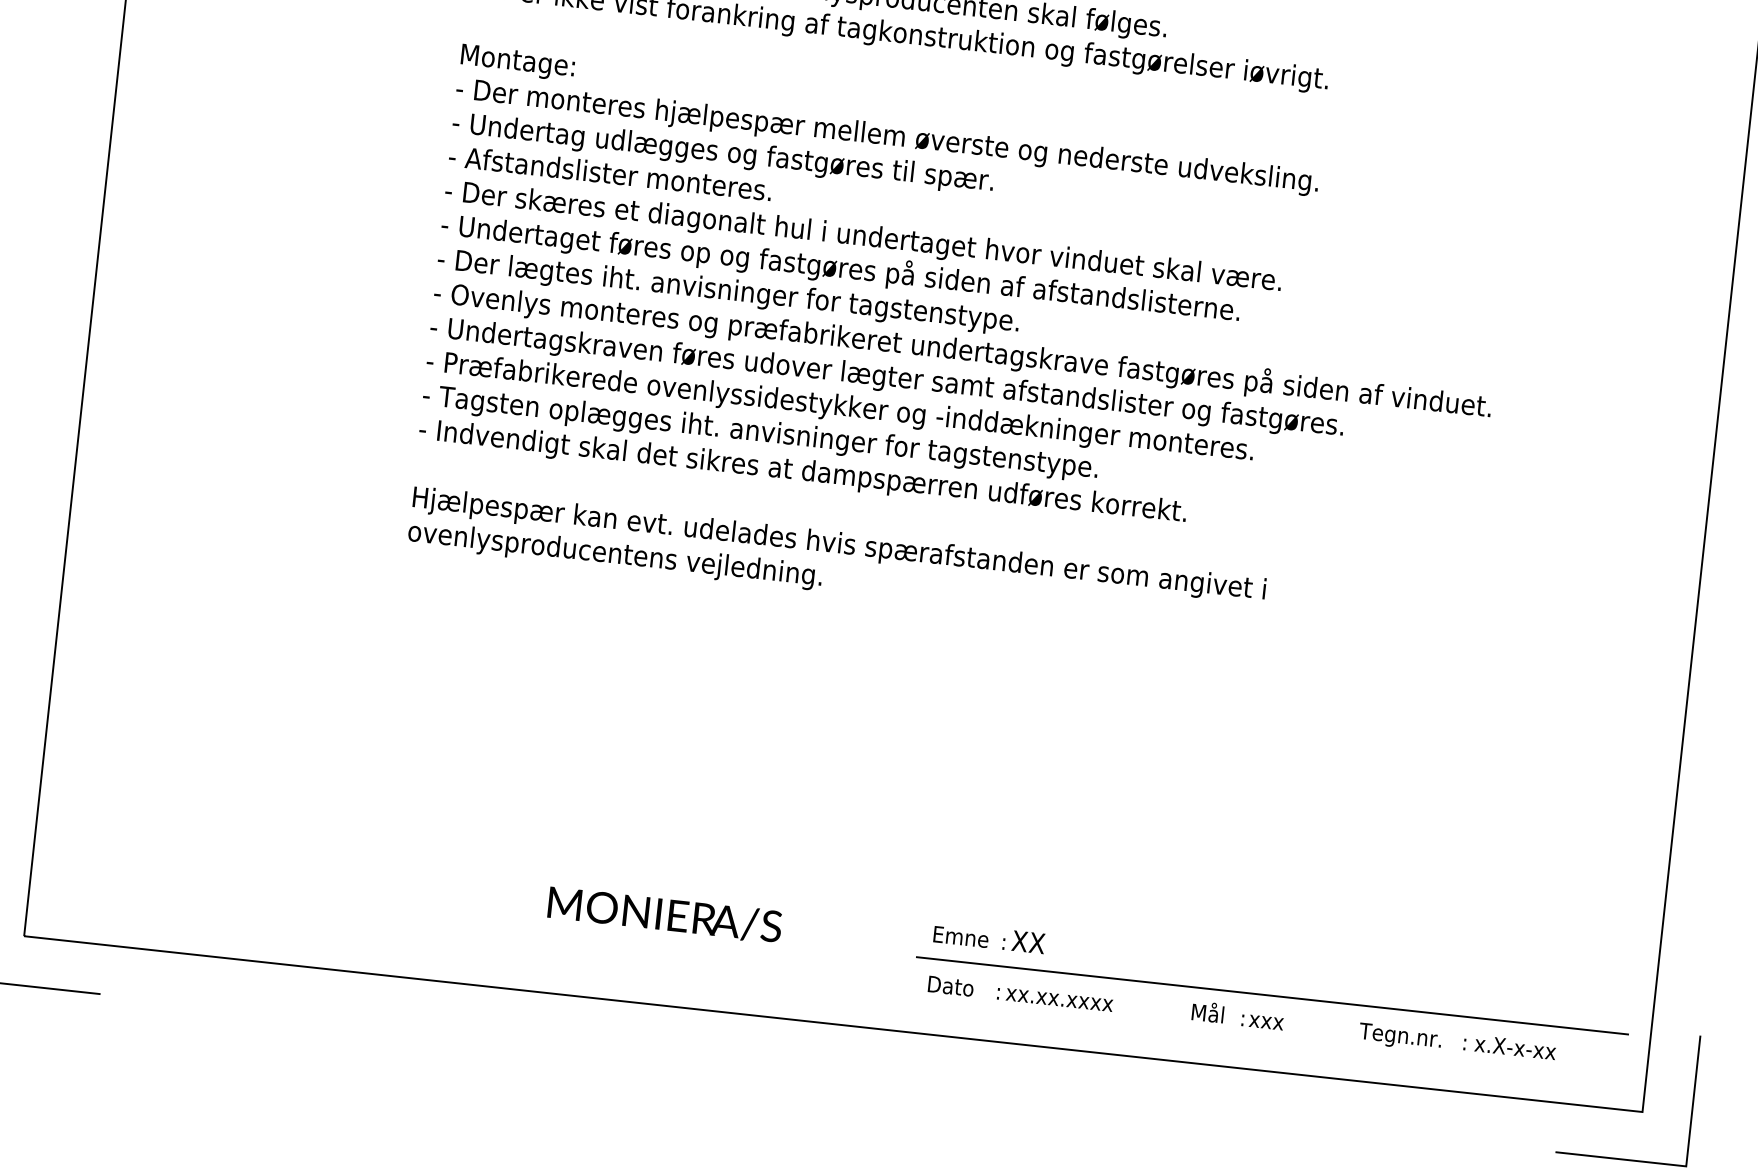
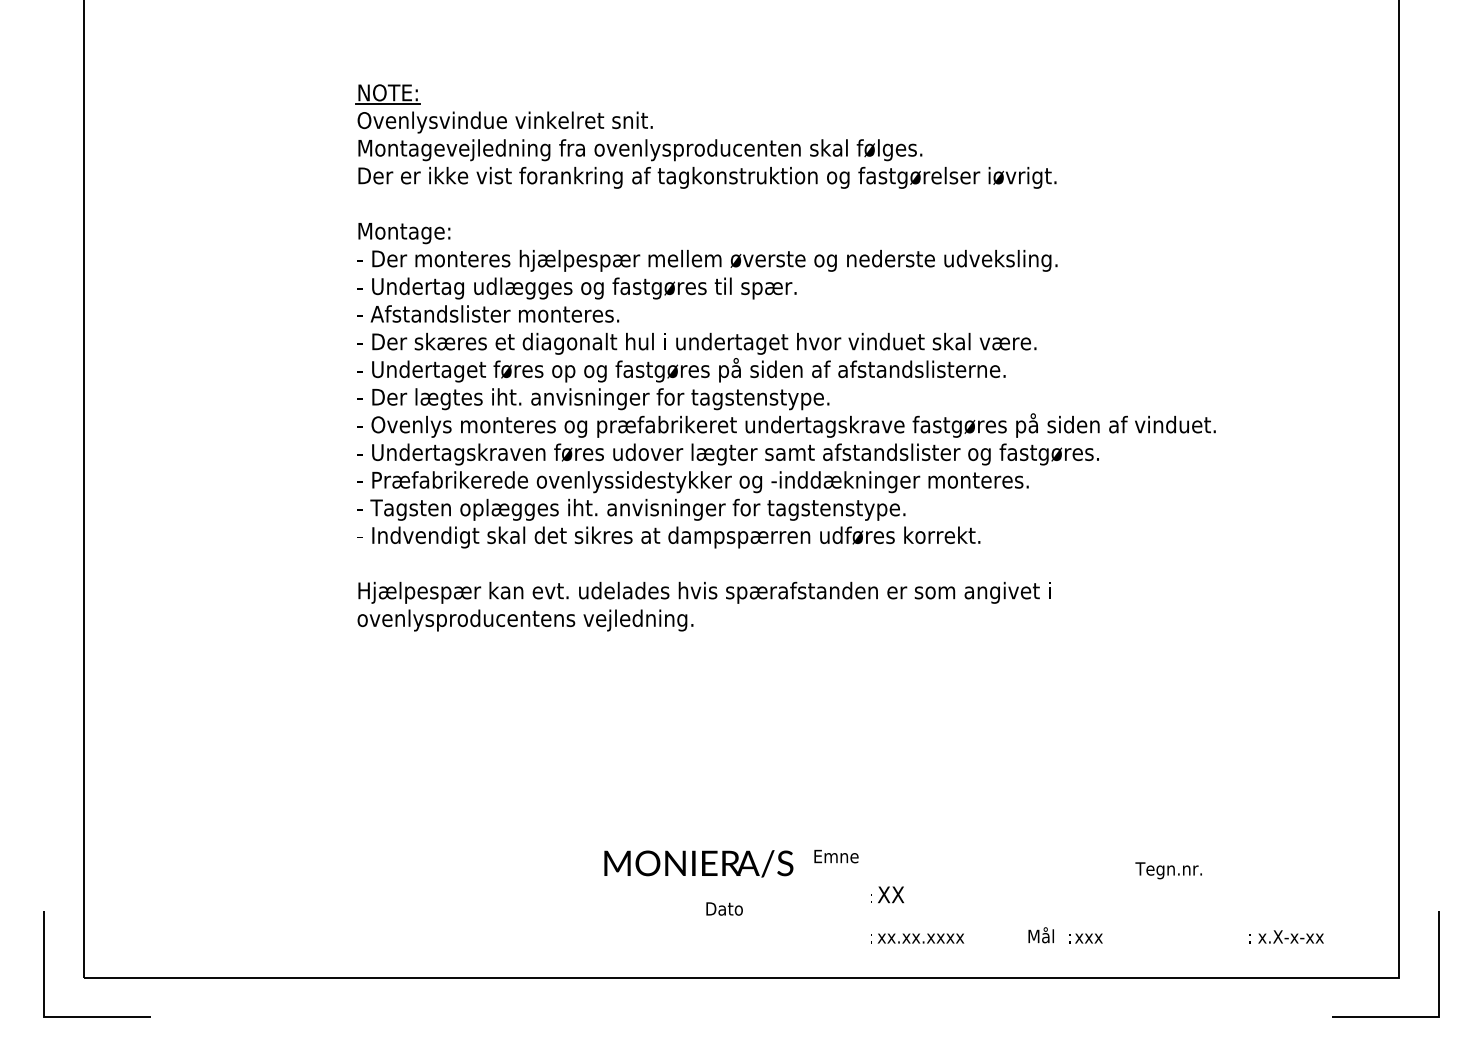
text: (664, 914) -> (698, 863), moved
text: (961, 937) -> (836, 856), moved
text: (950, 985) -> (724, 908), moved
line: (1272, 995) -> (1091, 916), removed
text: (1400, 1037) -> (1168, 870), moved

